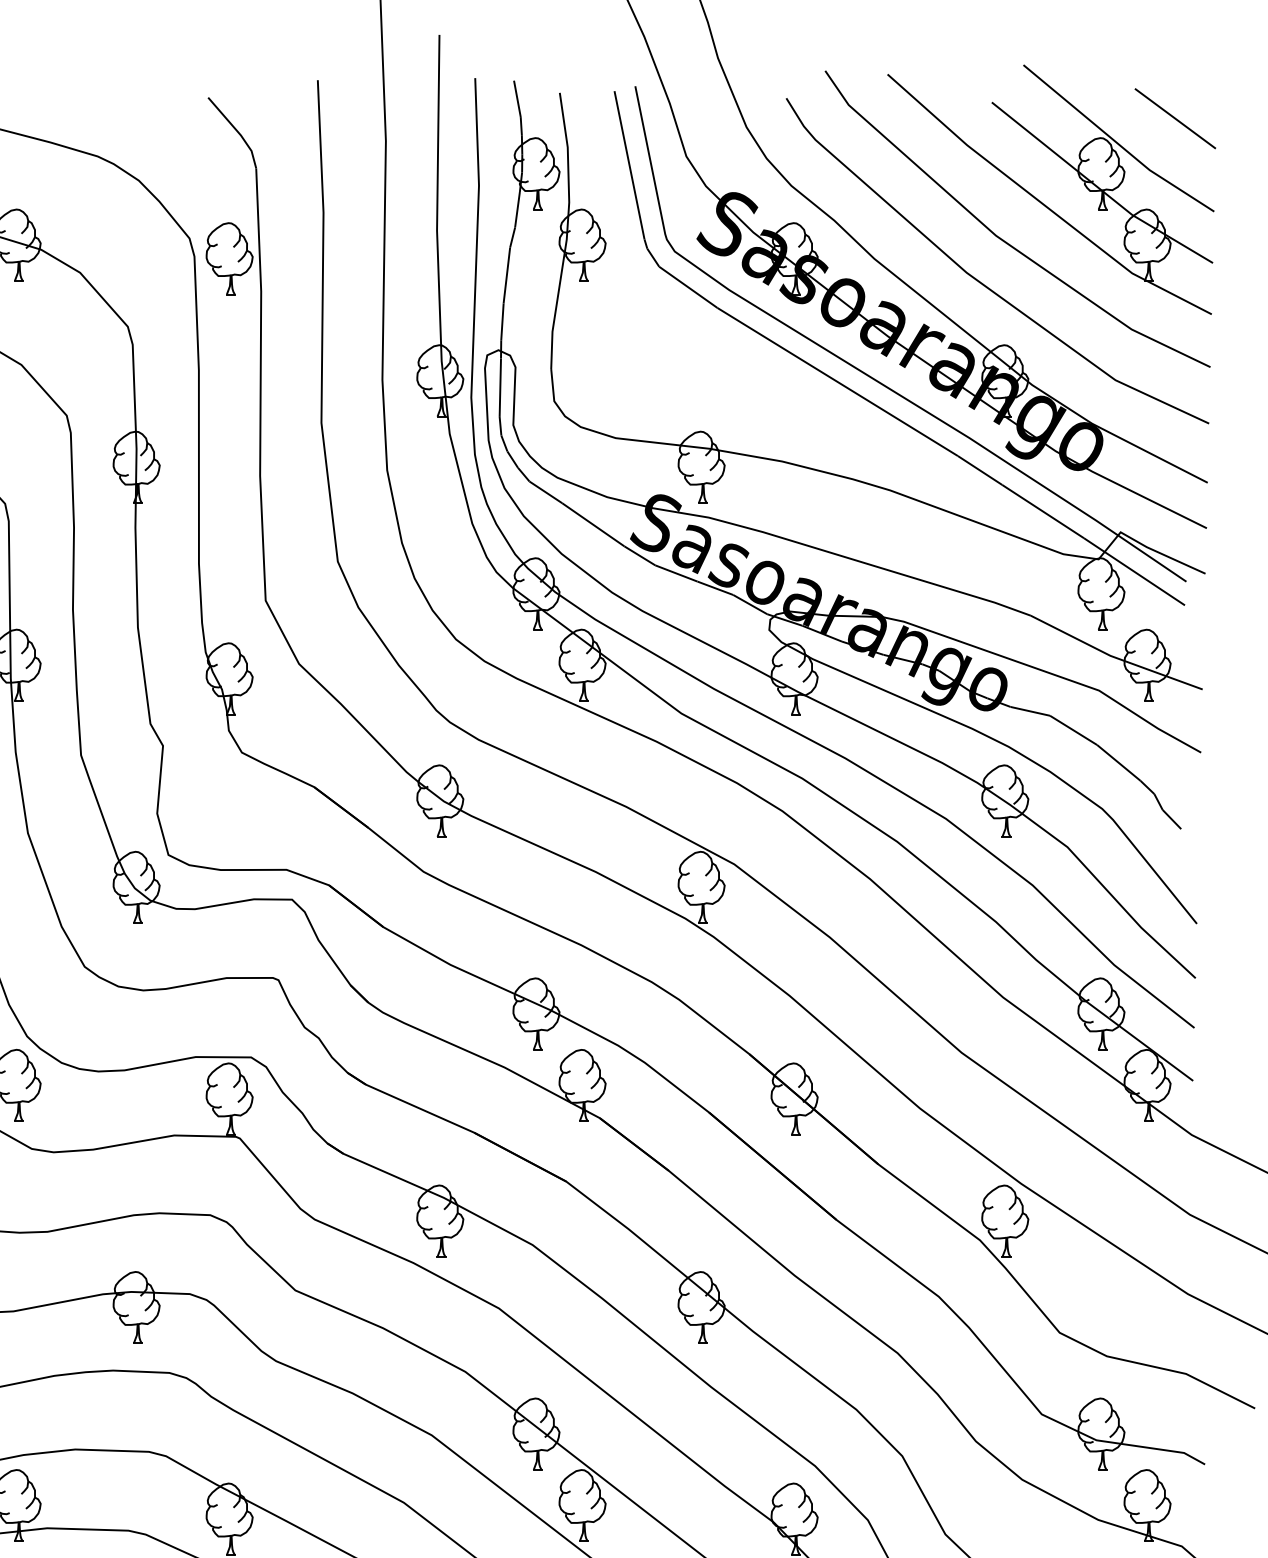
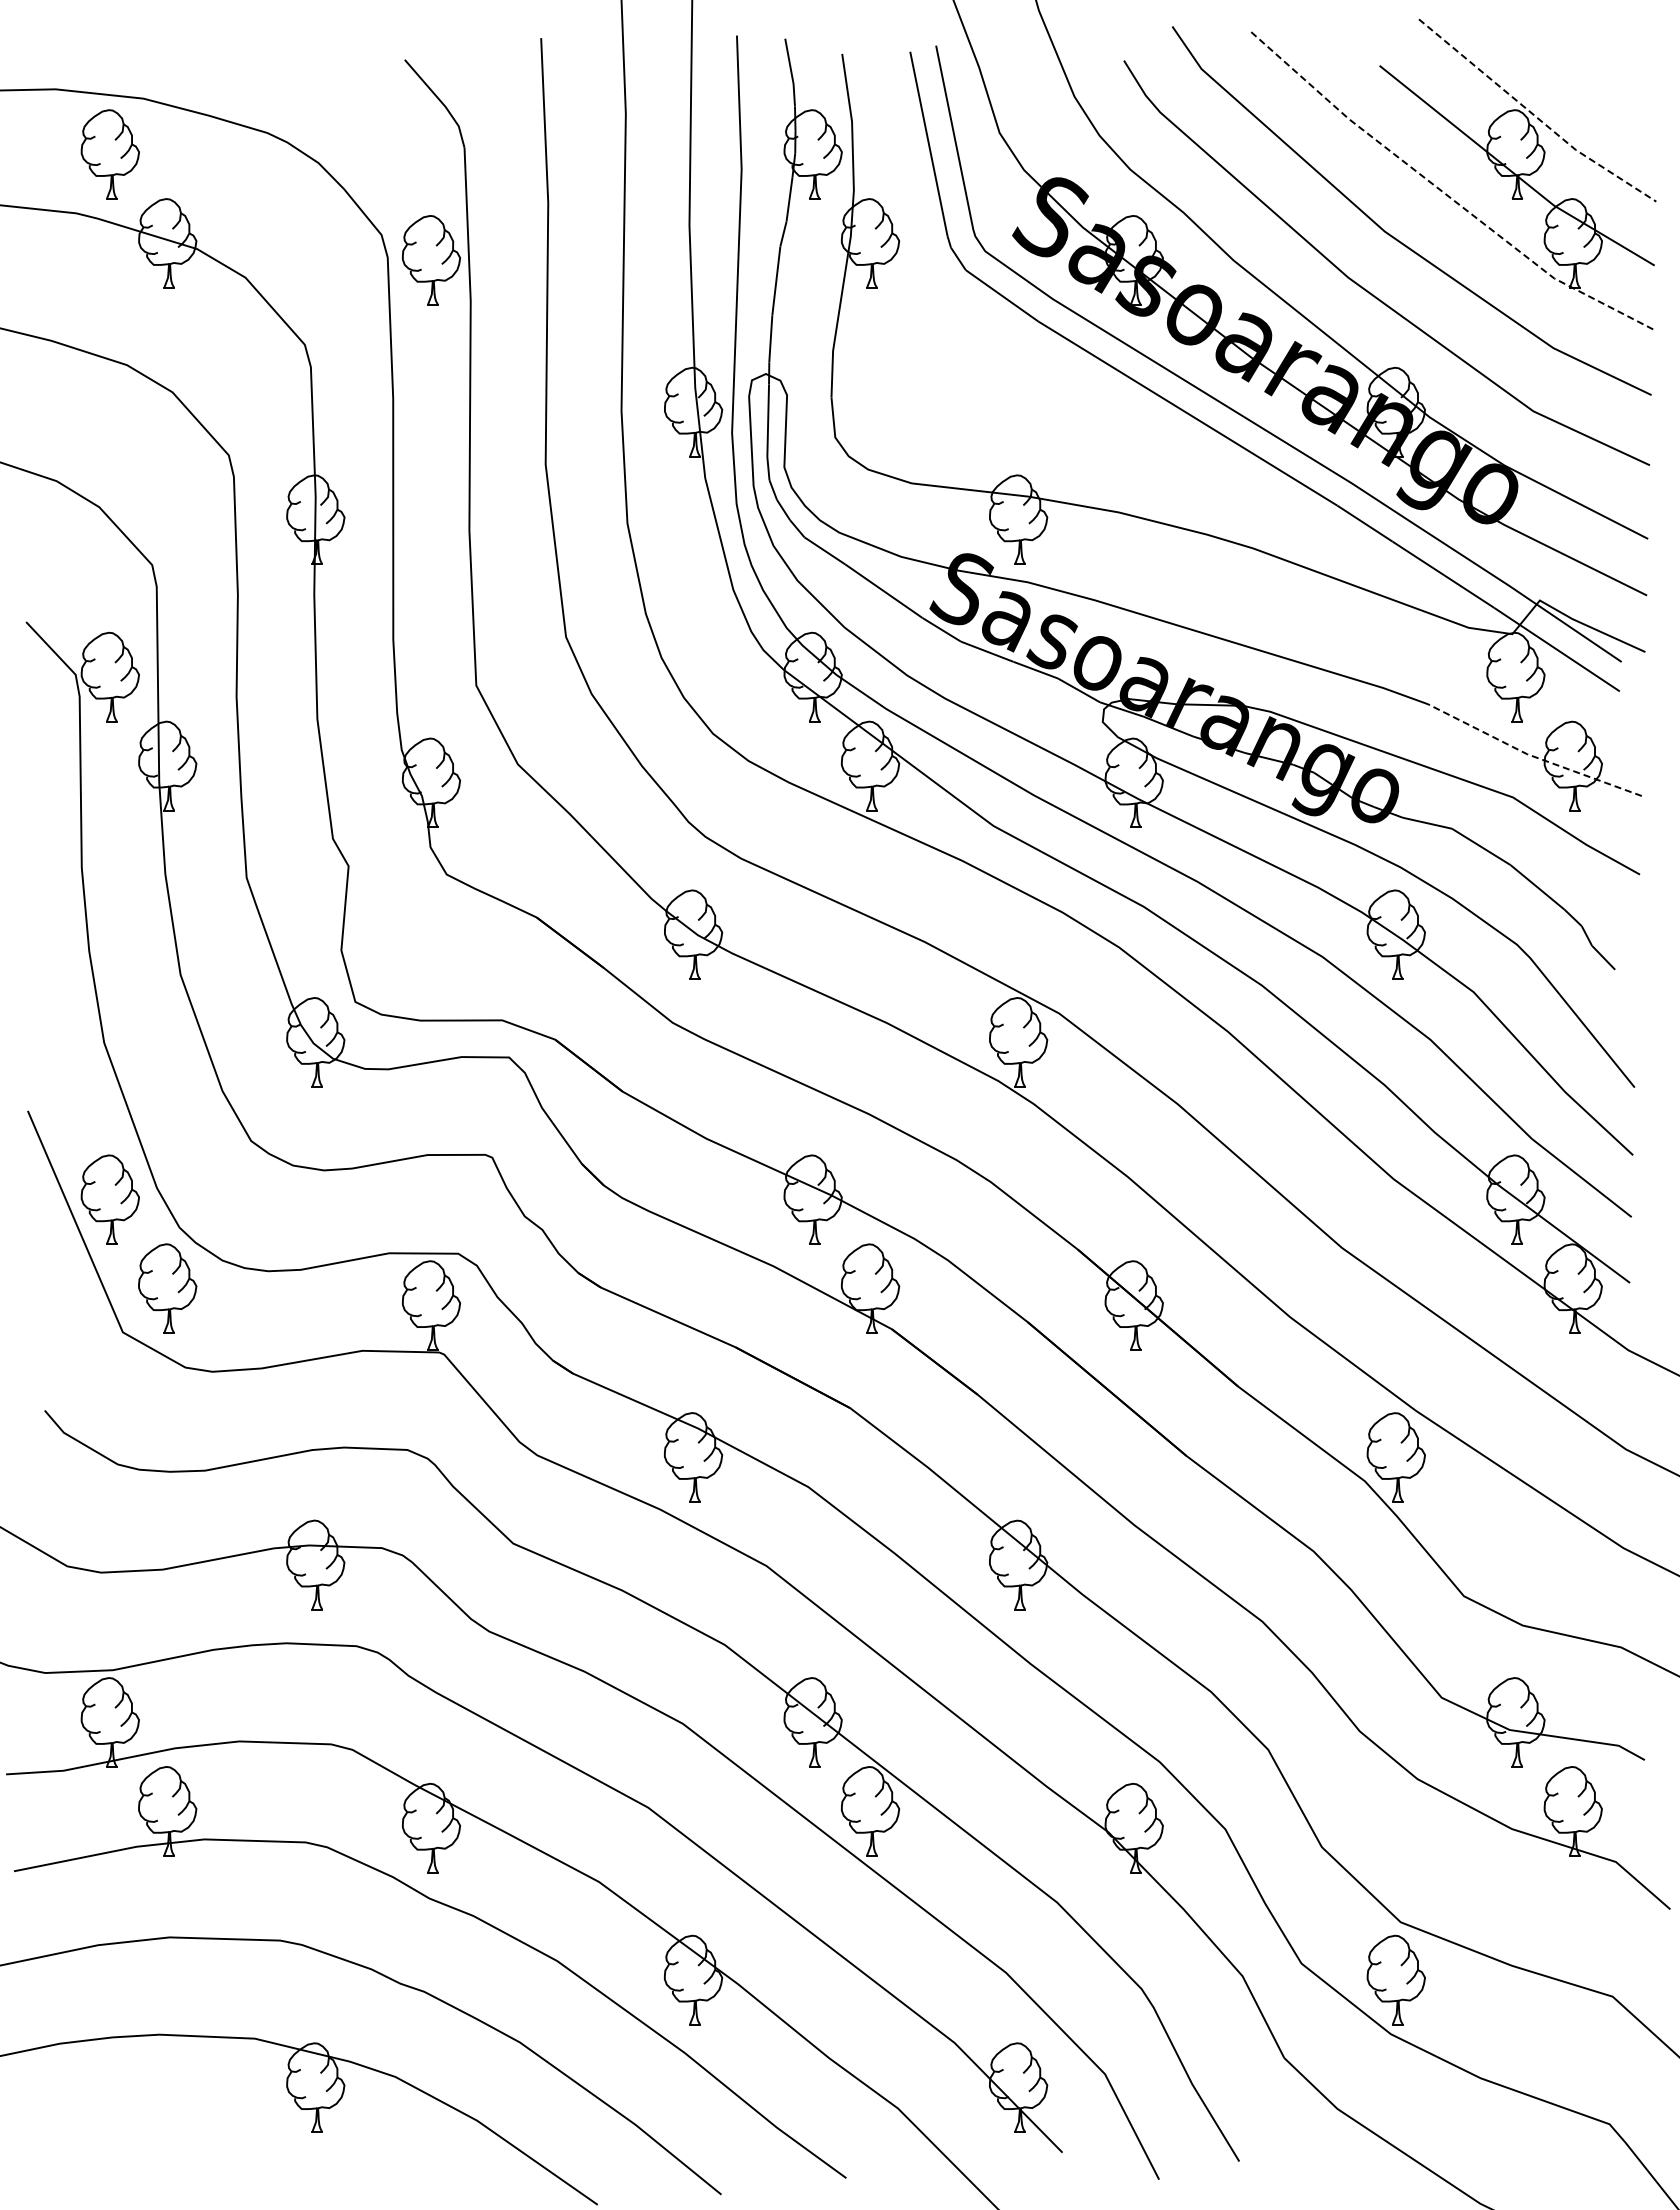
line: (1175, 118) -> (1607, 85), removed
line: (1116, 142) -> (1534, 115), solid -> dashed
line: (1042, 204) -> (1442, 192), solid -> dashed
line: (1113, 656) -> (1531, 755), solid -> dashed

